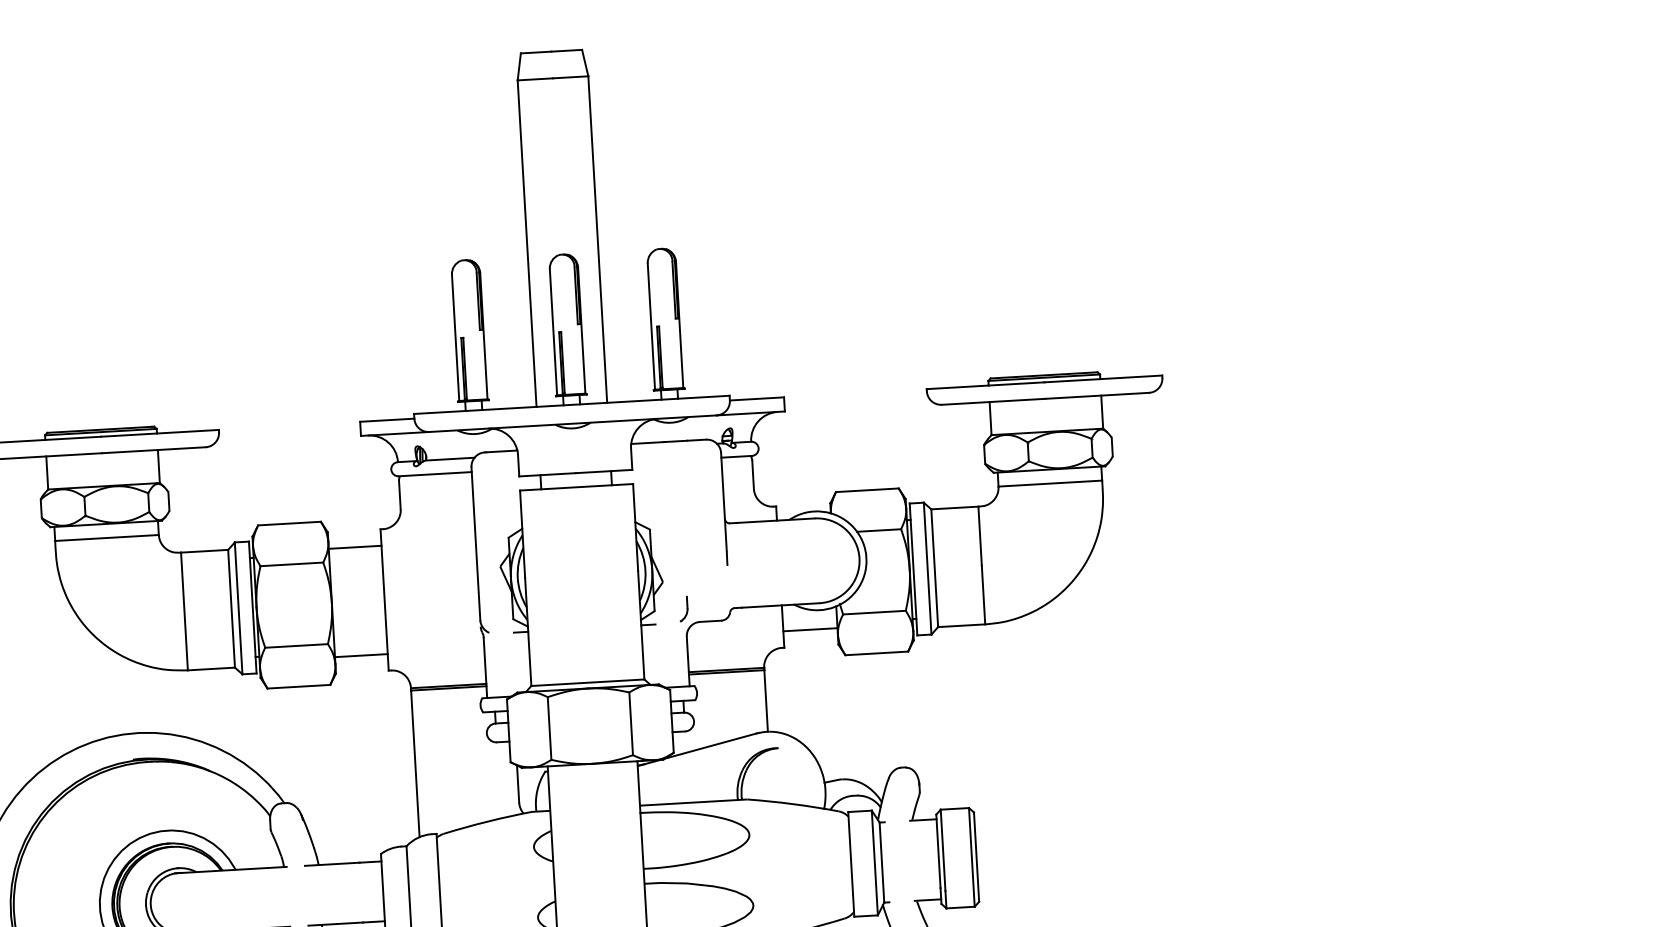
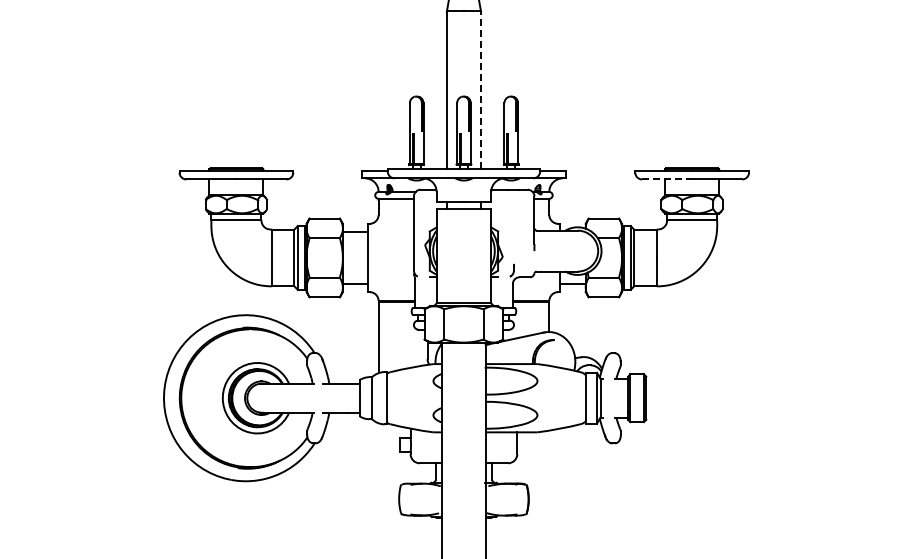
line: (598, 239) -> (481, 90), solid -> dashed
line: (994, 401) -> (667, 179), solid -> dashed

